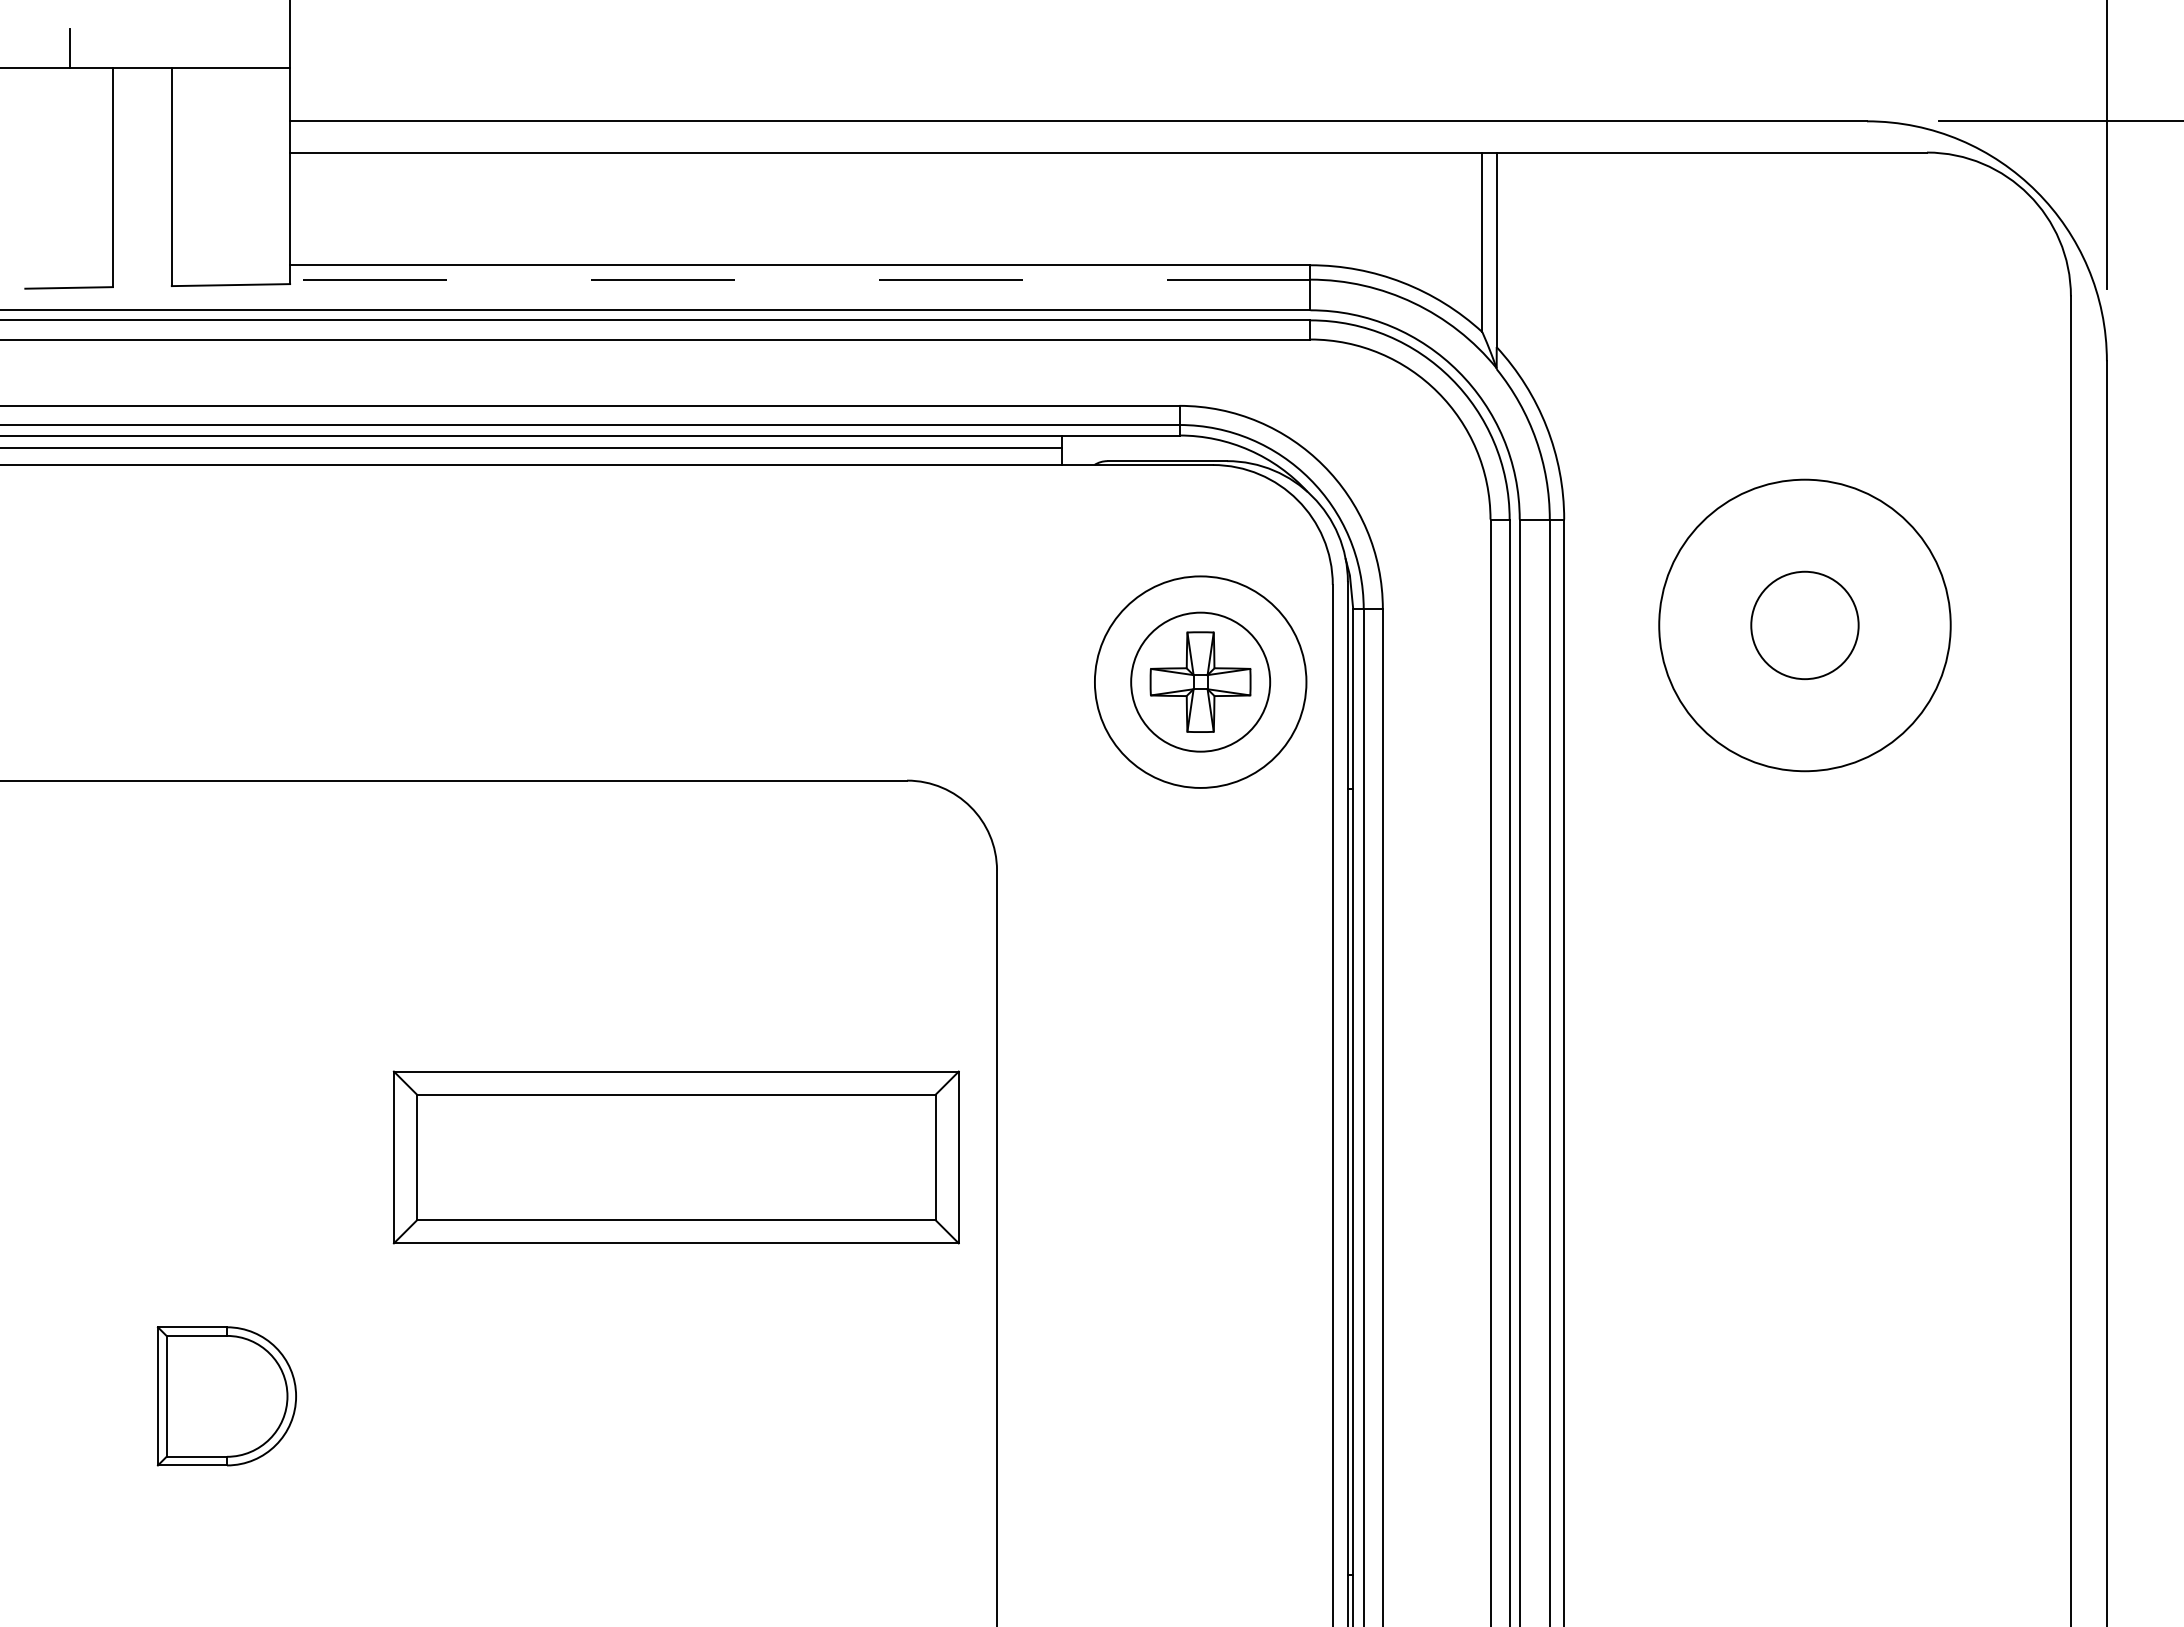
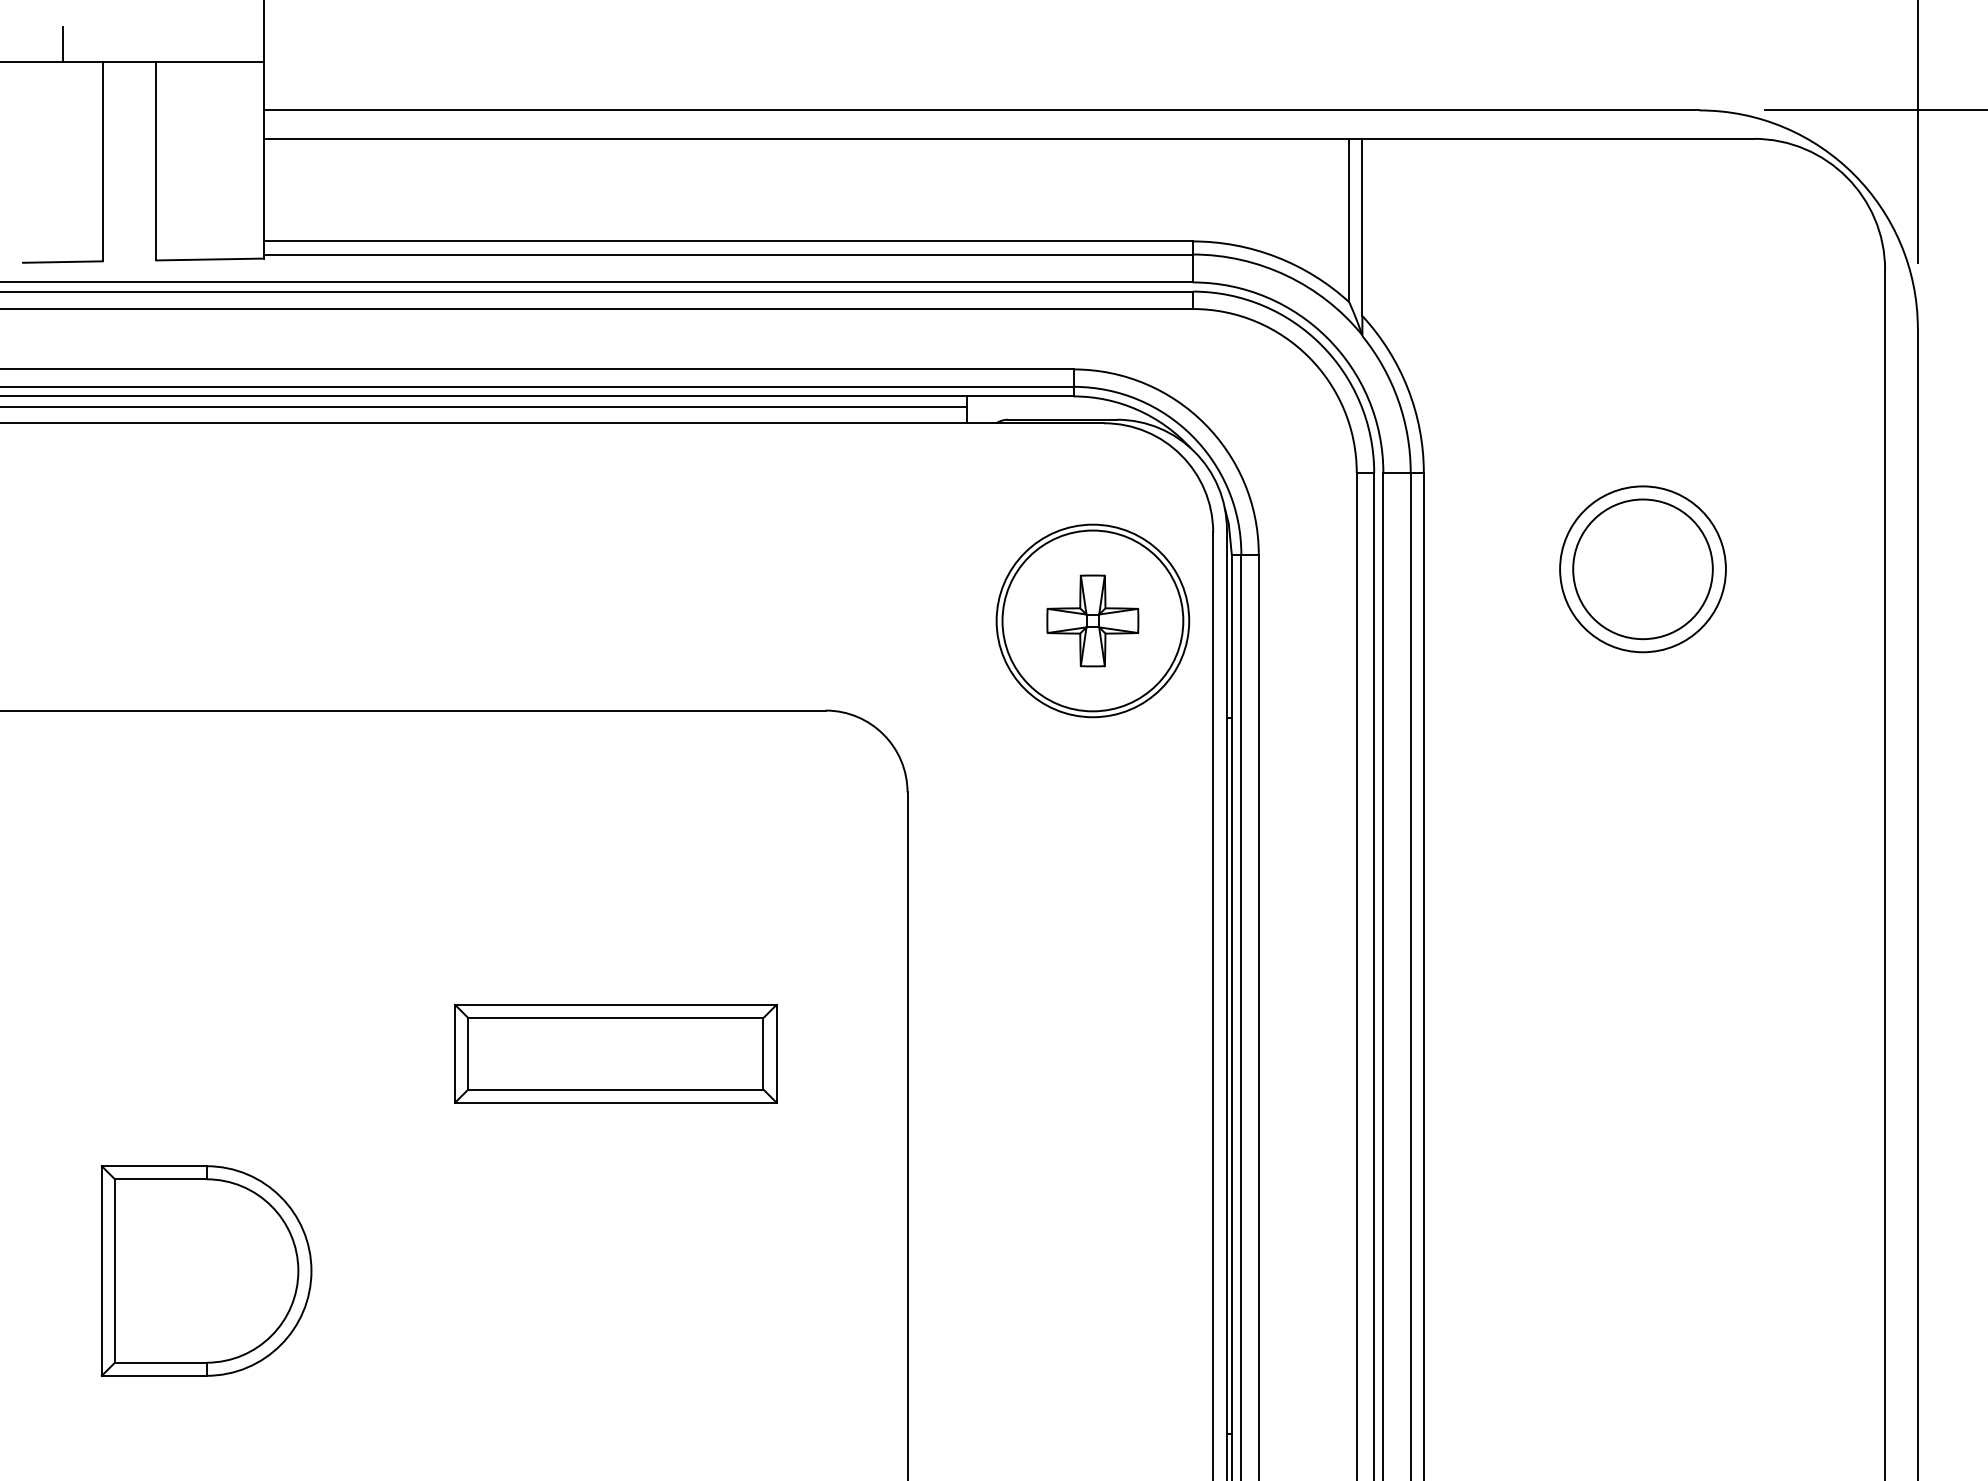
line: (799, 279) -> (727, 254), dashed -> solid
circle: (1804, 625) -> (1642, 569), size x0.62
circle: (1804, 625) -> (1642, 569), size x1.43
circle: (1200, 681) -> (1092, 620), size x1.43
part: (676, 1157) -> (615, 1053), size x0.62
part: (226, 1396) -> (206, 1271), size x1.67

